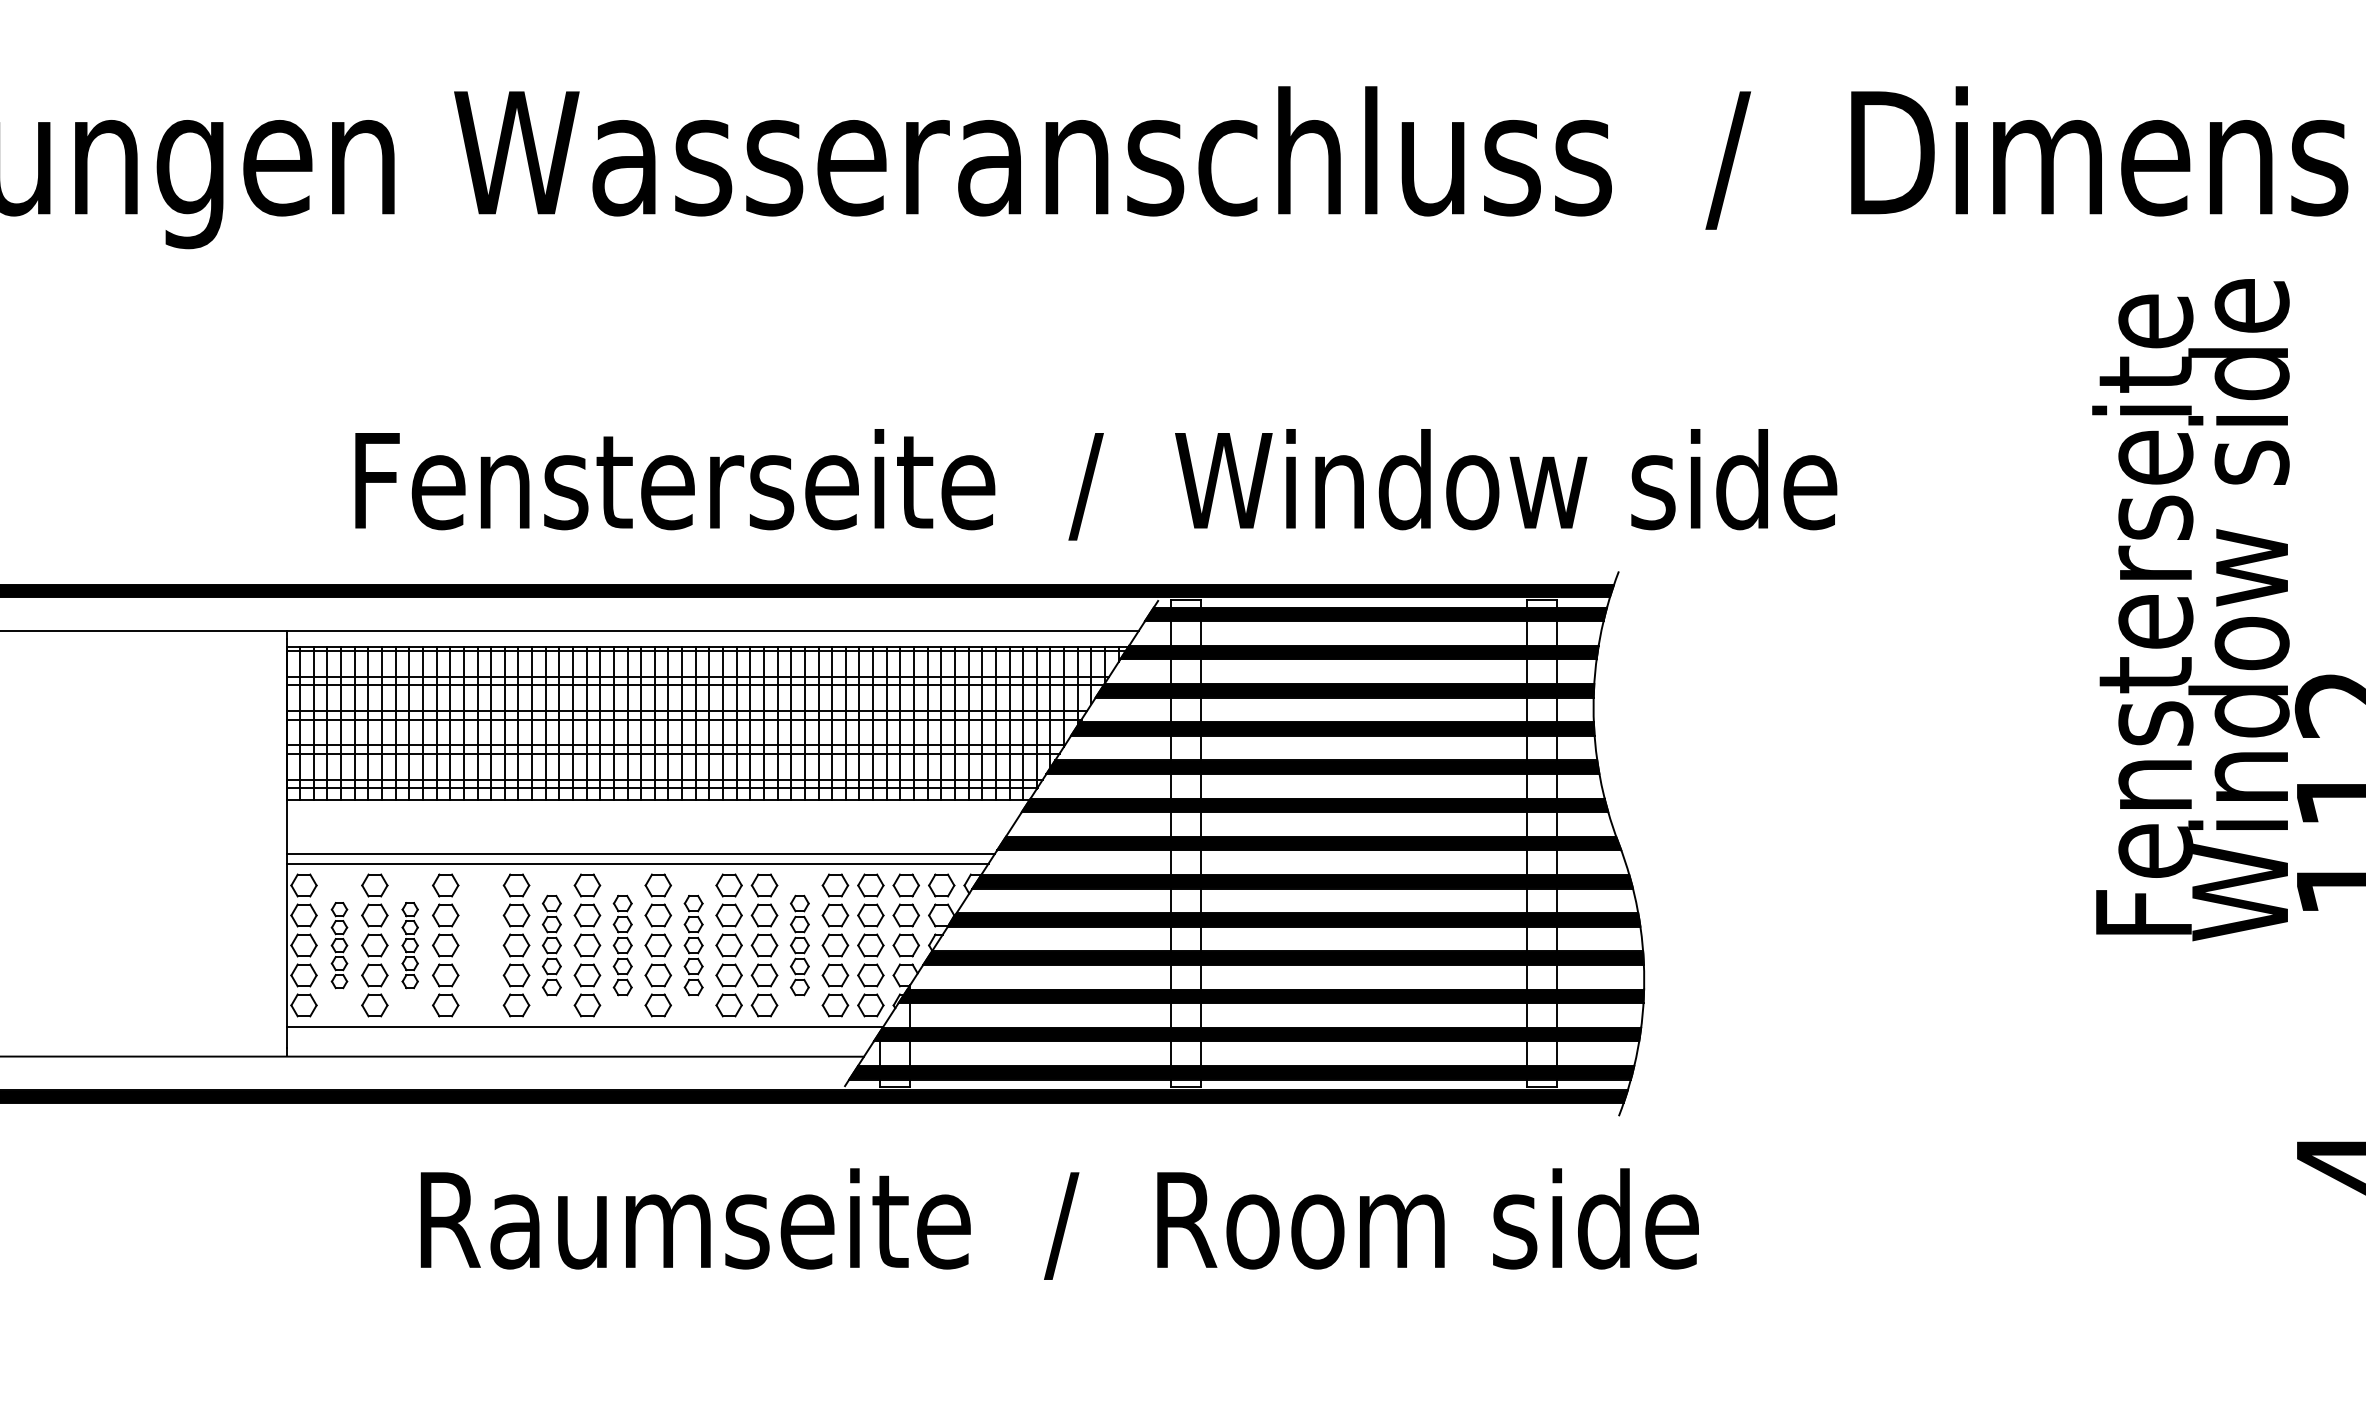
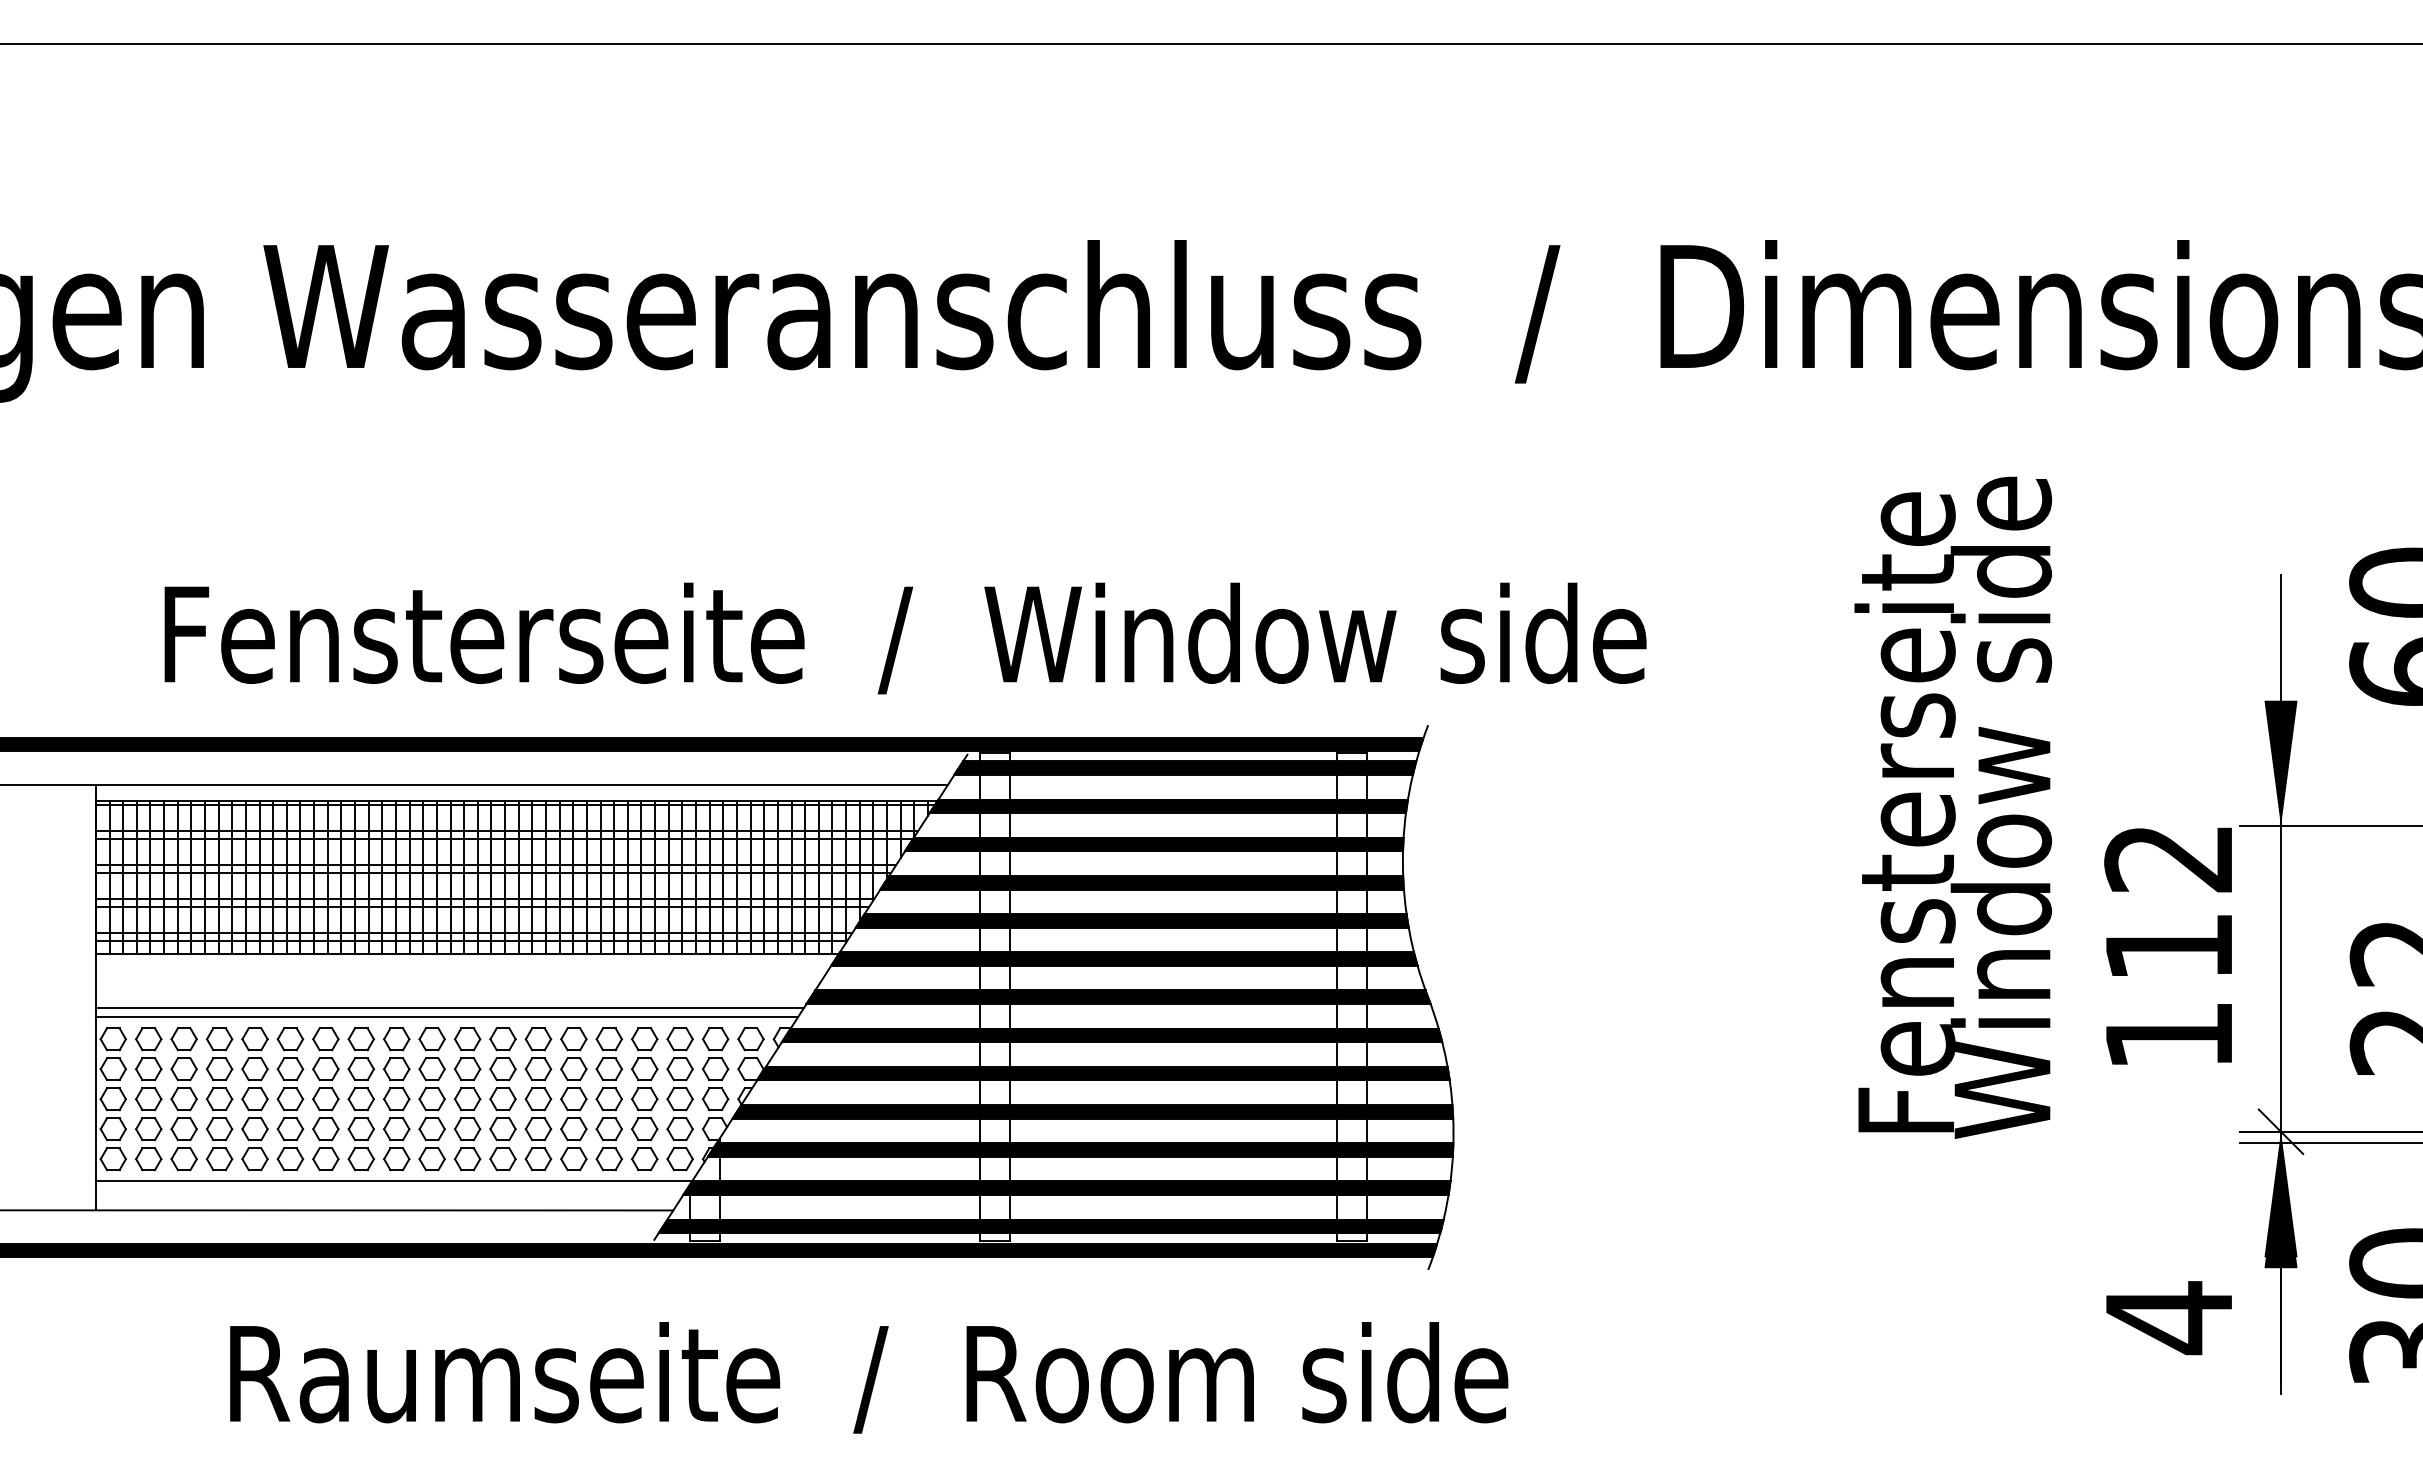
text: (2190, 609) -> (1952, 807), moved
part: (481, 944) -> (290, 1098), added
part: (339, 945) -> (148, 1099), size x1.67
part: (410, 945) -> (219, 1099), size x1.67
part: (551, 945) -> (360, 1099), size x1.43
part: (622, 945) -> (431, 1099), size x1.43
part: (693, 945) -> (502, 1099), size x1.43
part: (799, 945) -> (608, 1099), size x1.43

